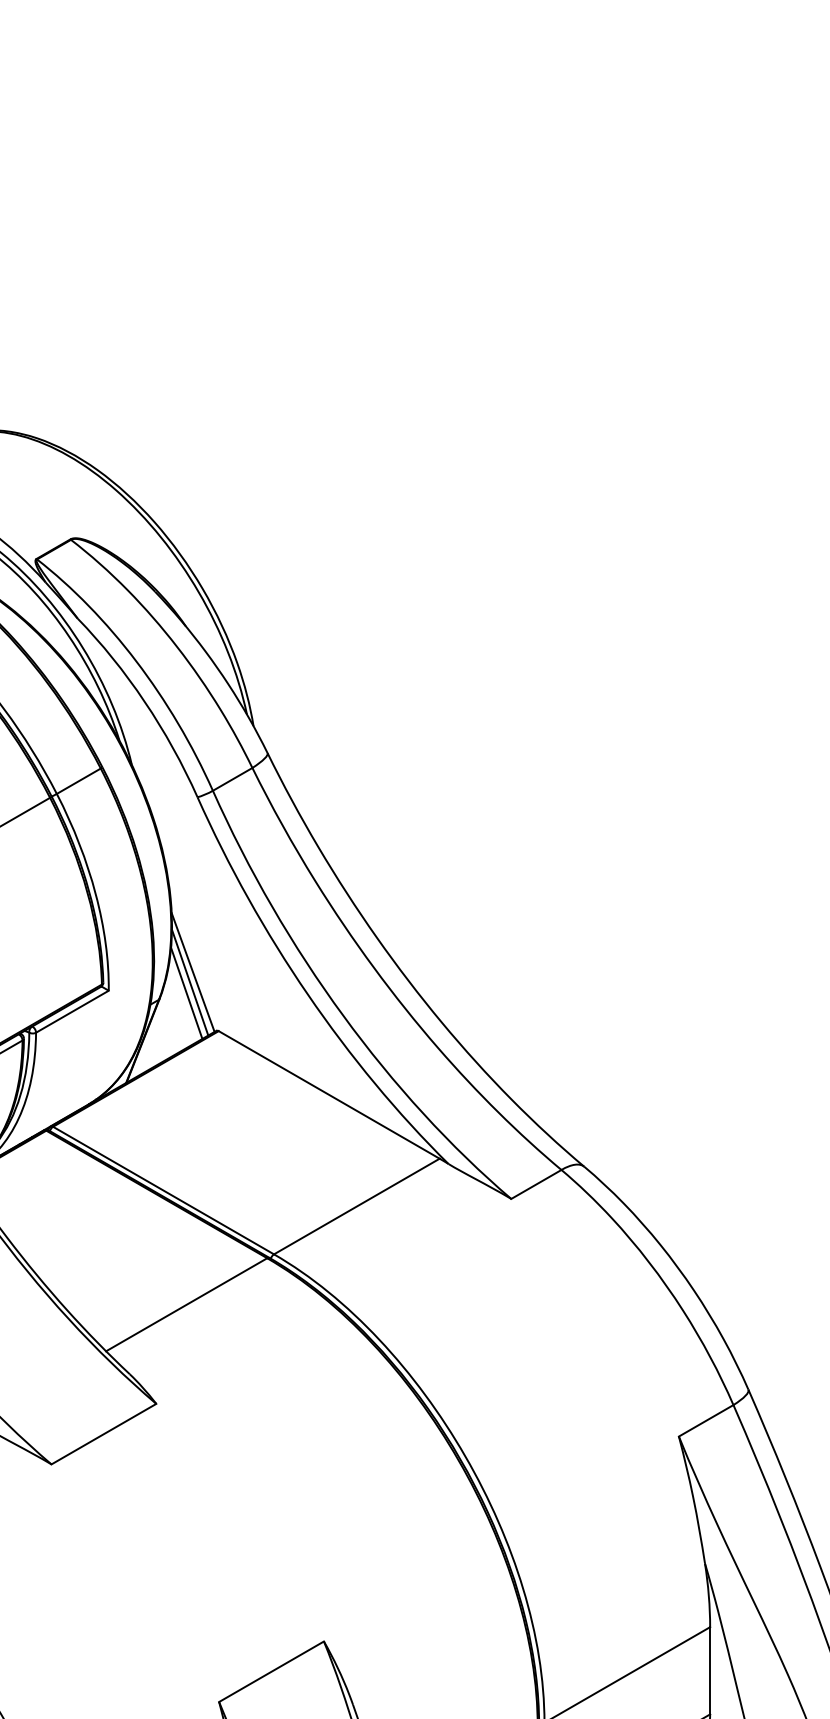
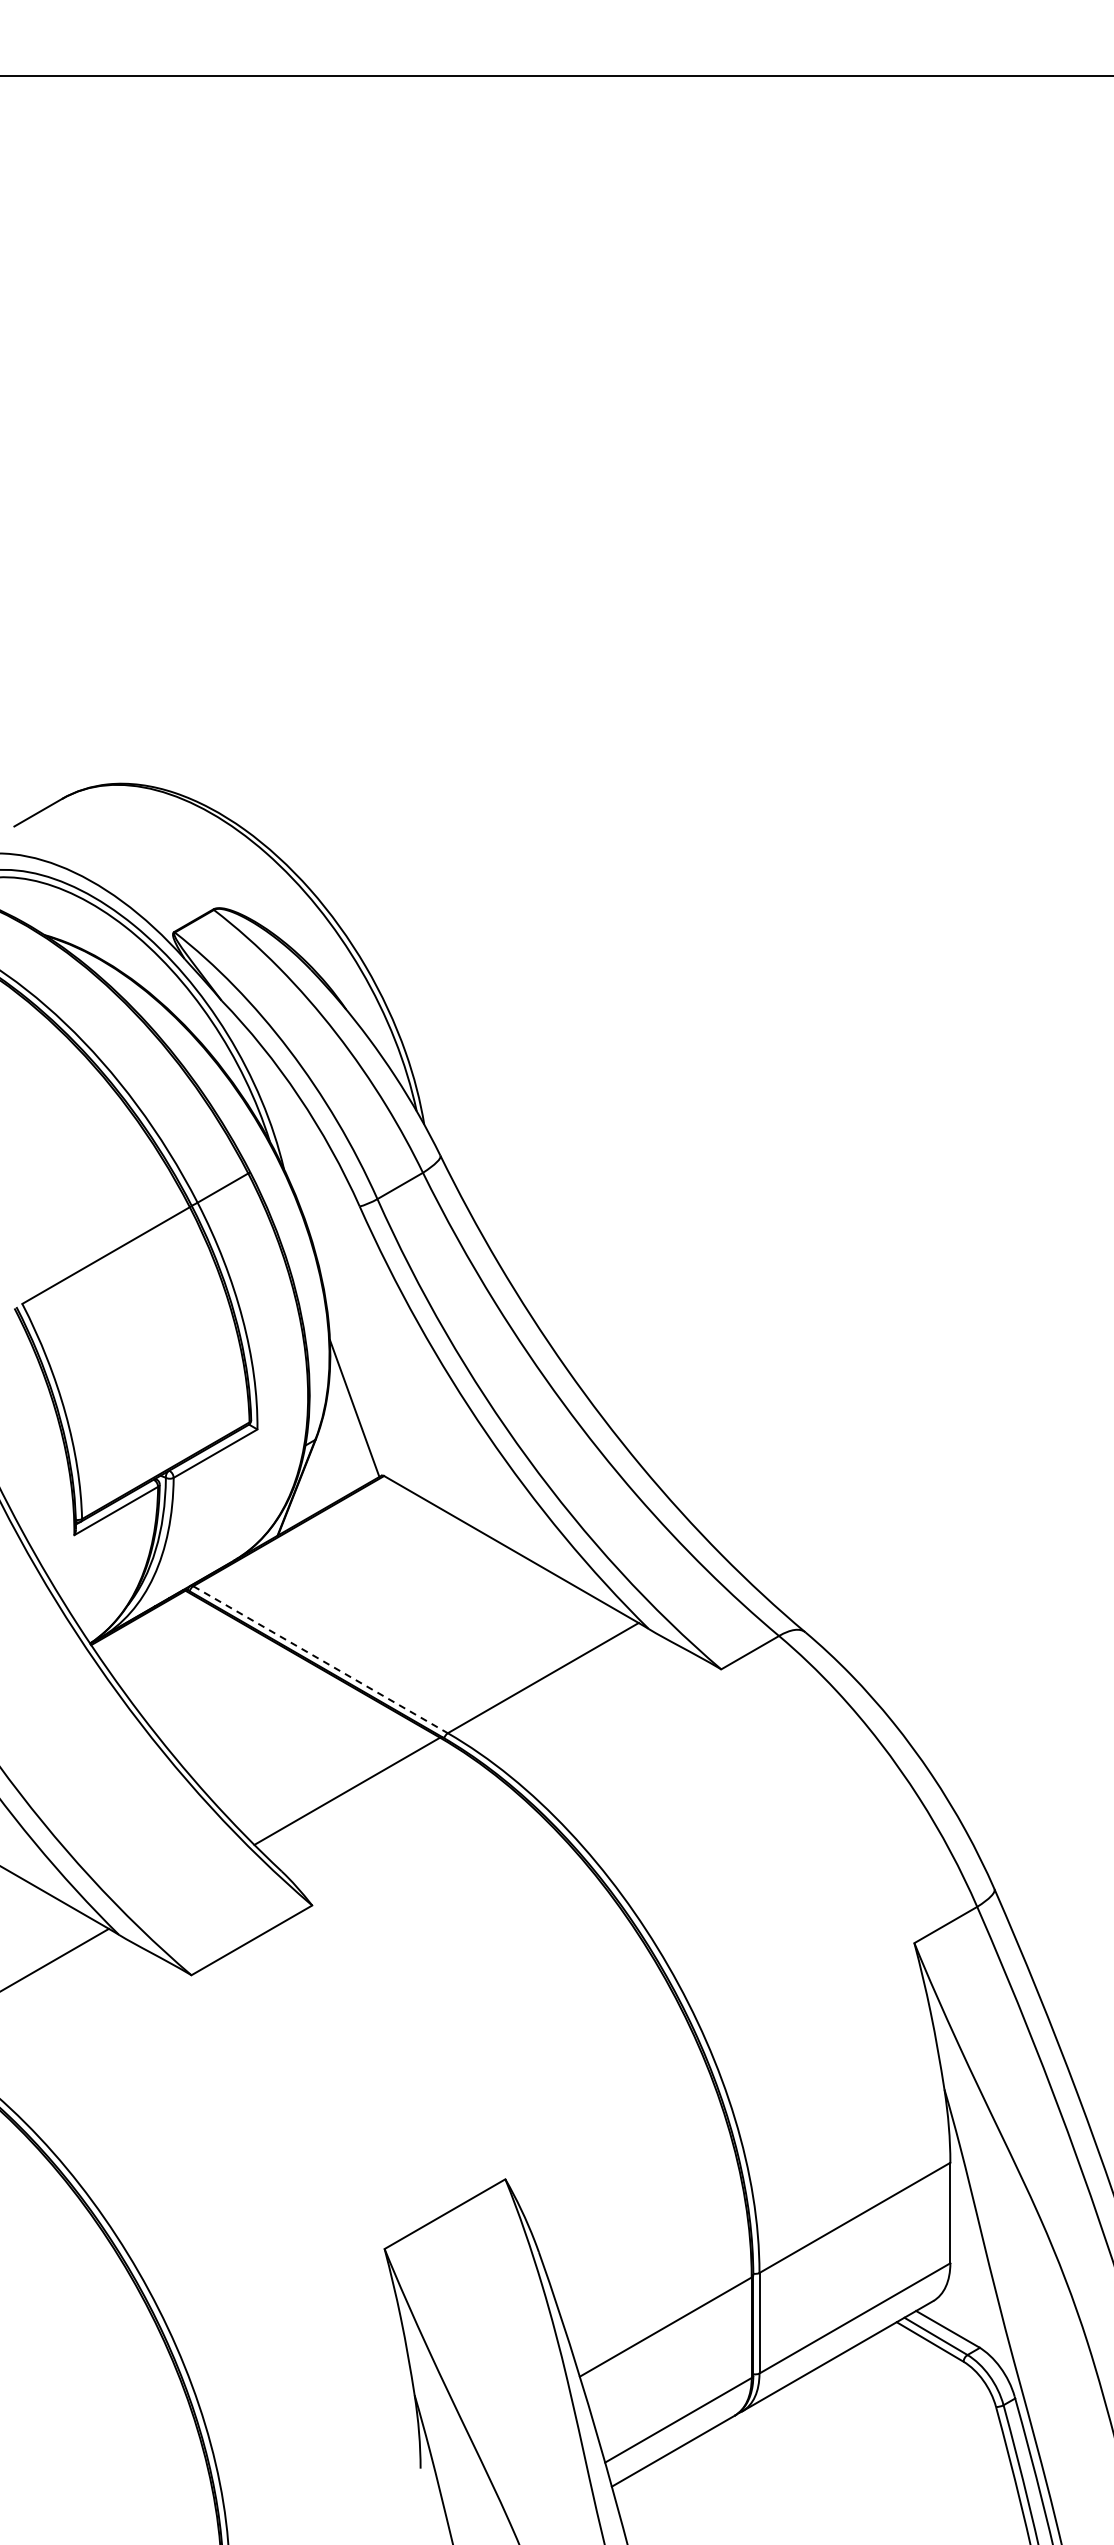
line: (190, 982) -> (351, 1420), removed
line: (186, 993) -> (347, 1432), removed
line: (163, 1190) -> (320, 1659), solid -> dashed

